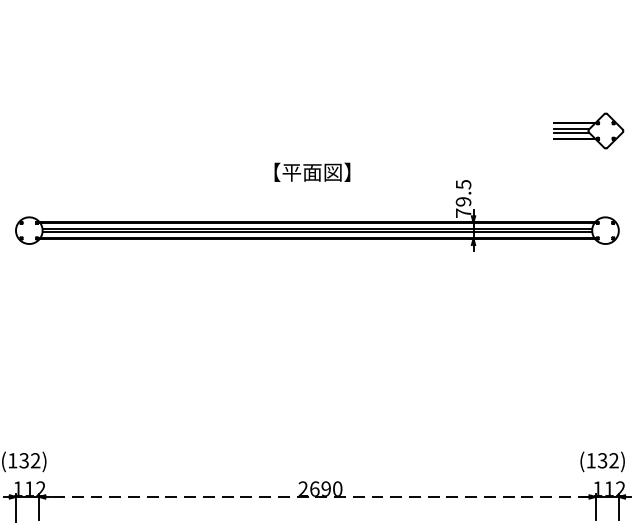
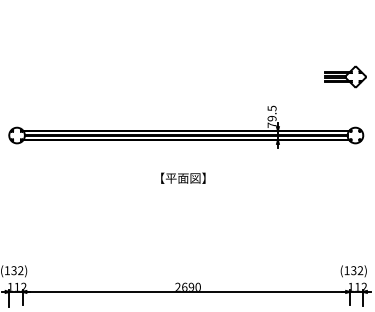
text: (312, 171) -> (183, 177), moved
line: (317, 496) -> (186, 291), dashed -> solid

